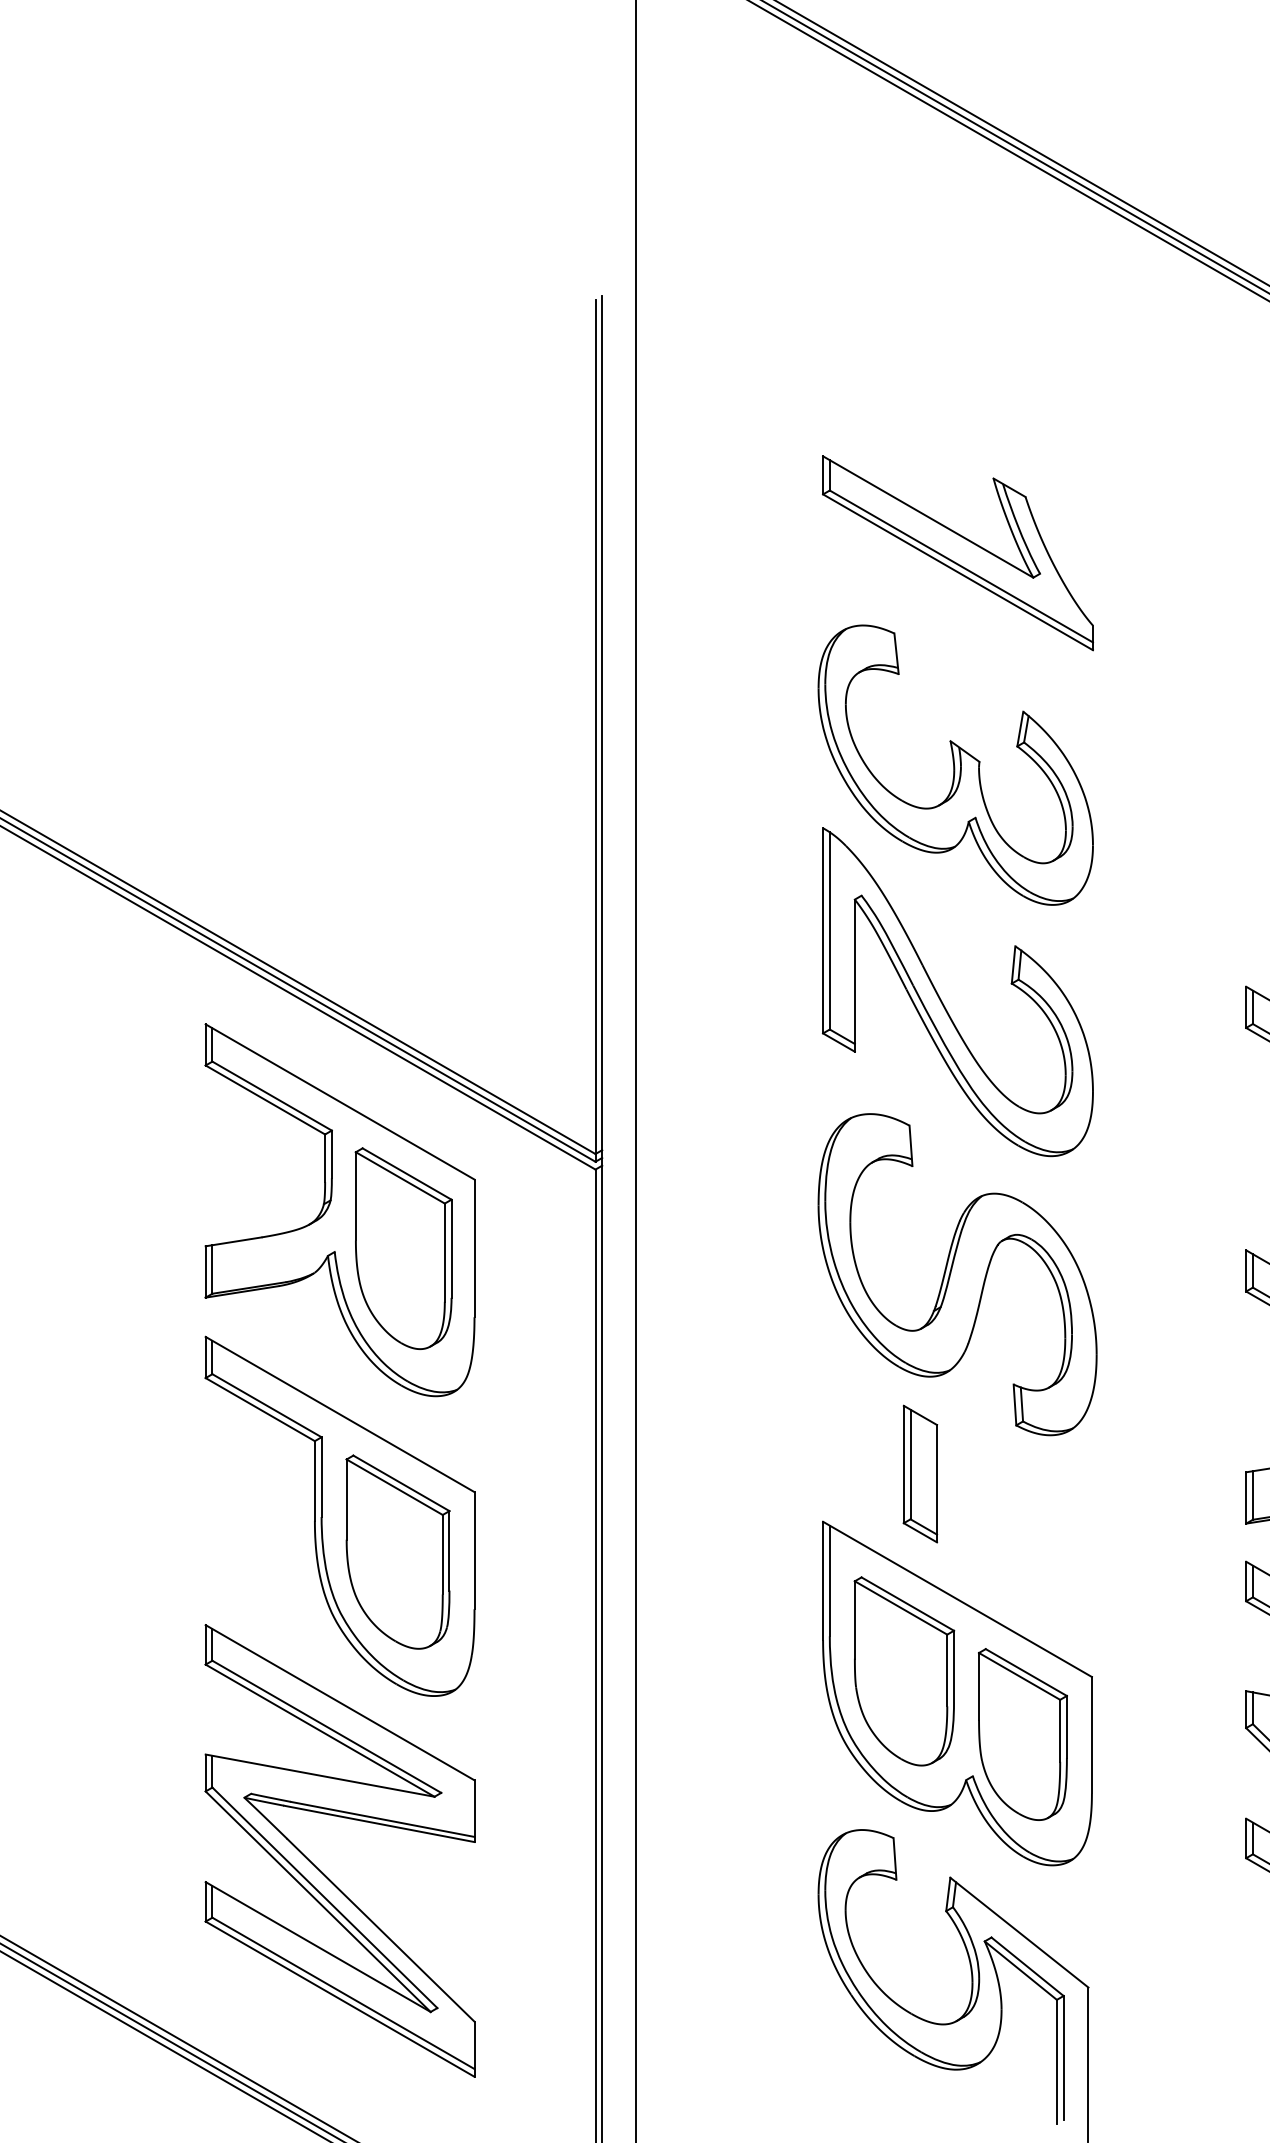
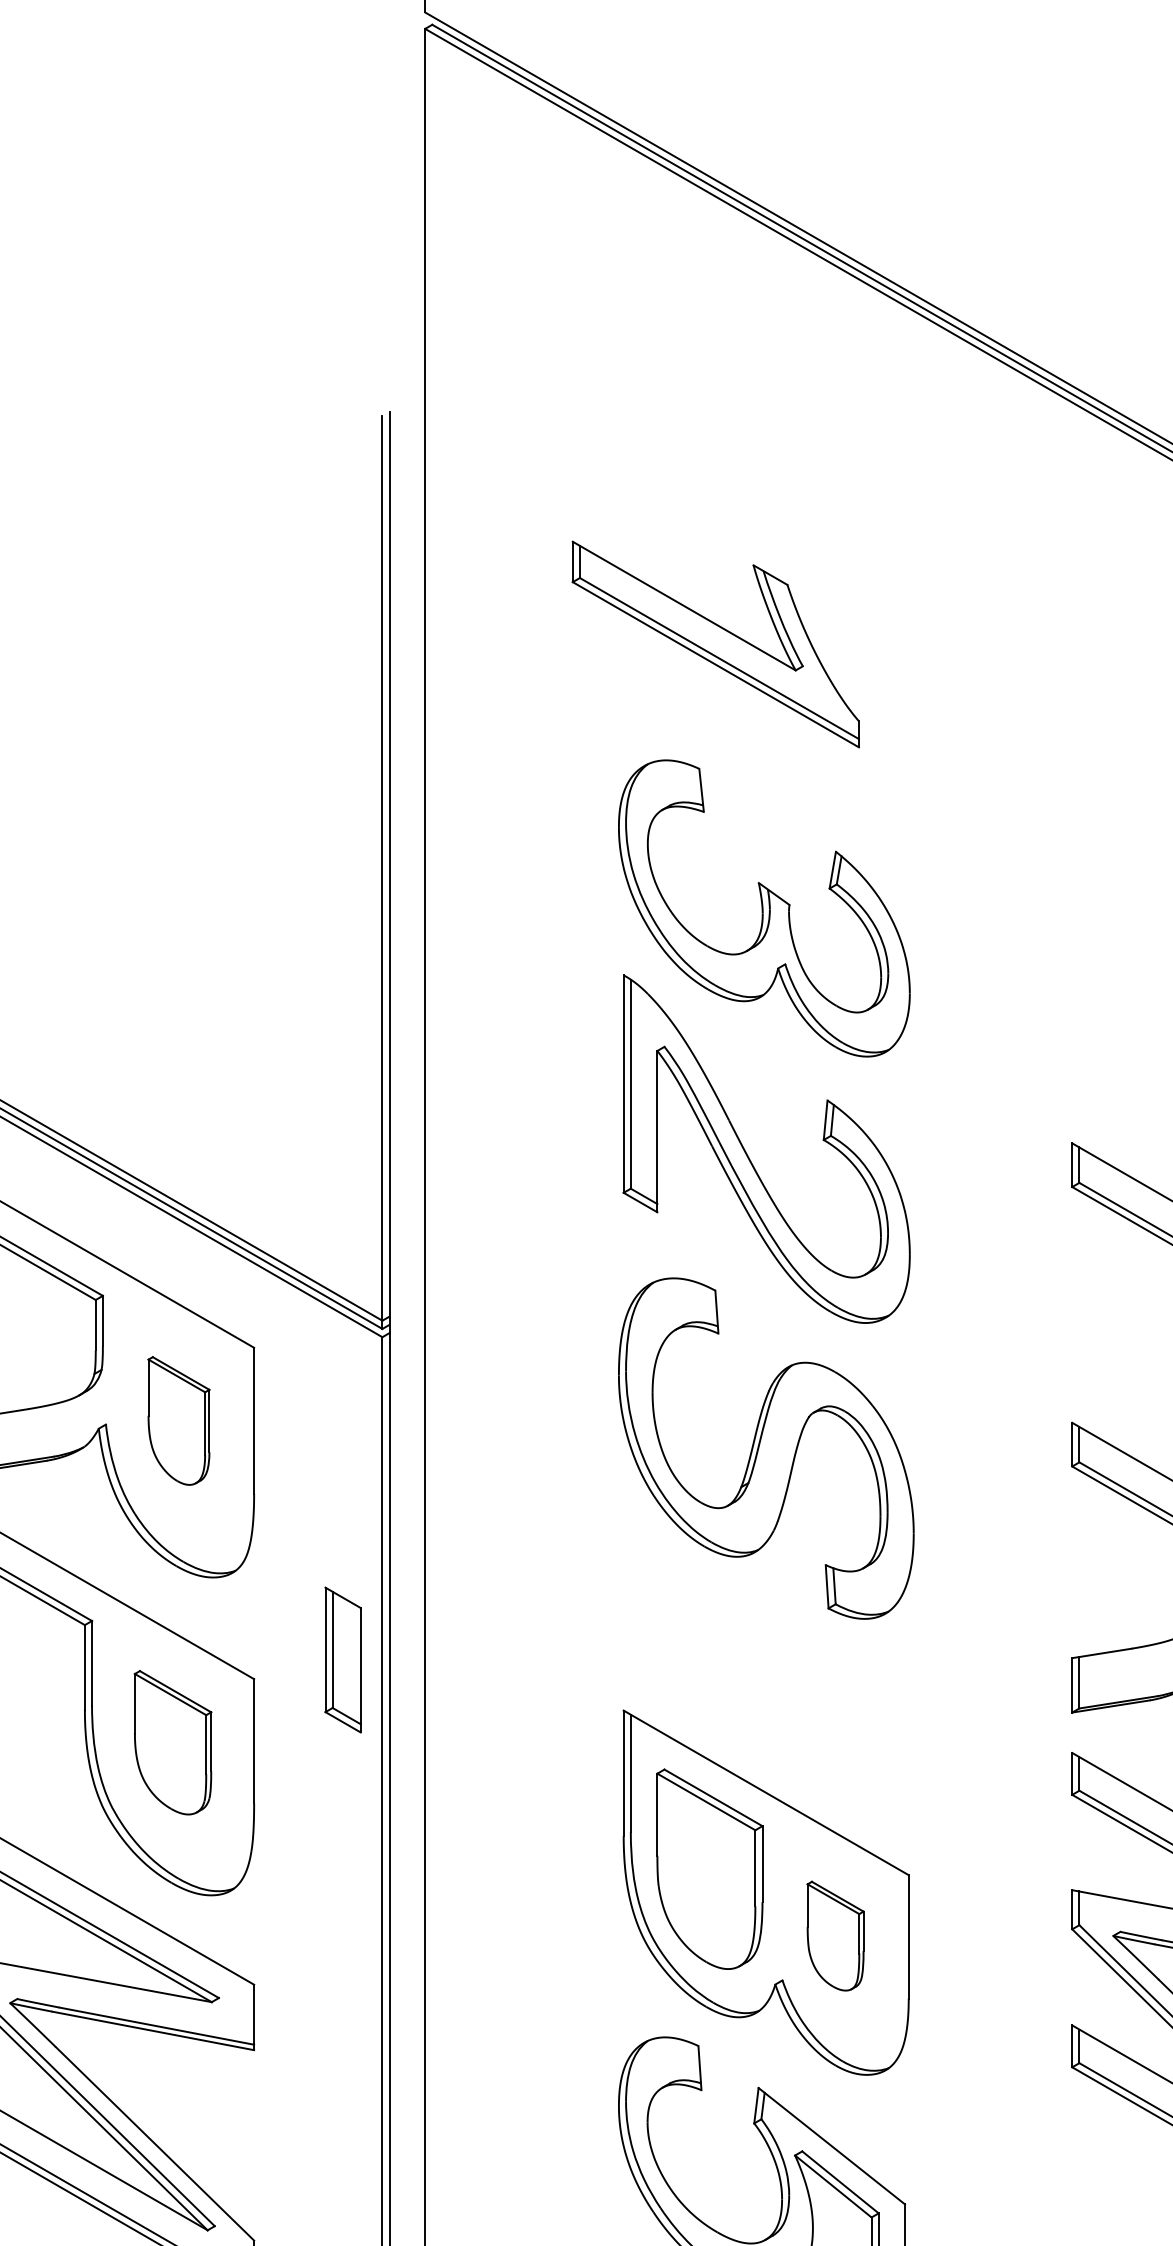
part: (957, 553) -> (715, 644), moved
part: (403, 1248) -> (178, 1420), size x0.6
part: (920, 1473) -> (343, 1659), moved
part: (397, 1551) -> (172, 1742), size x0.7
part: (1022, 1734) -> (835, 1936), size x0.6

